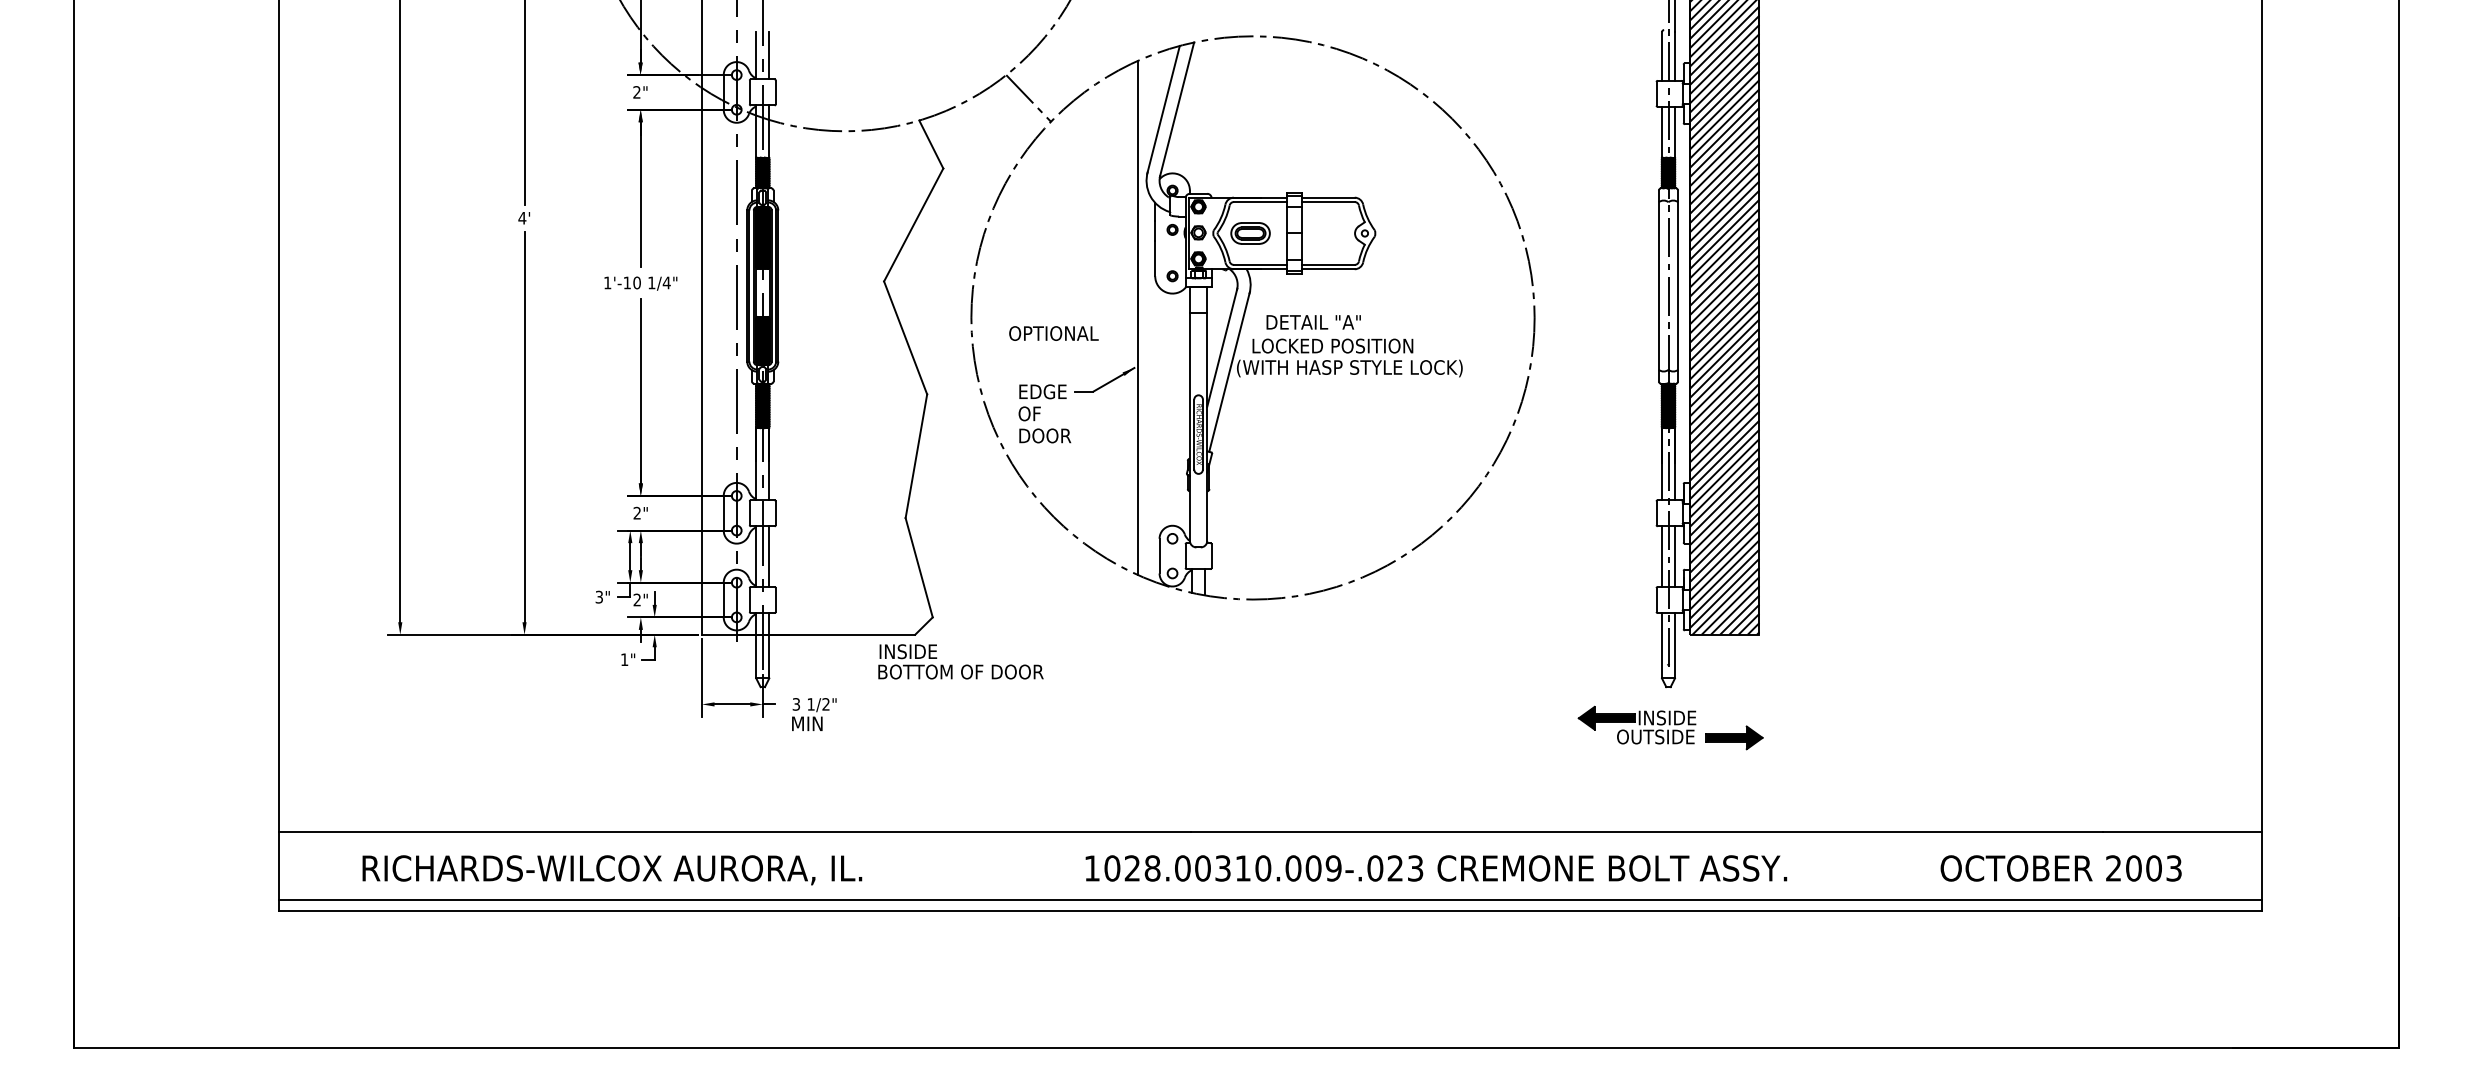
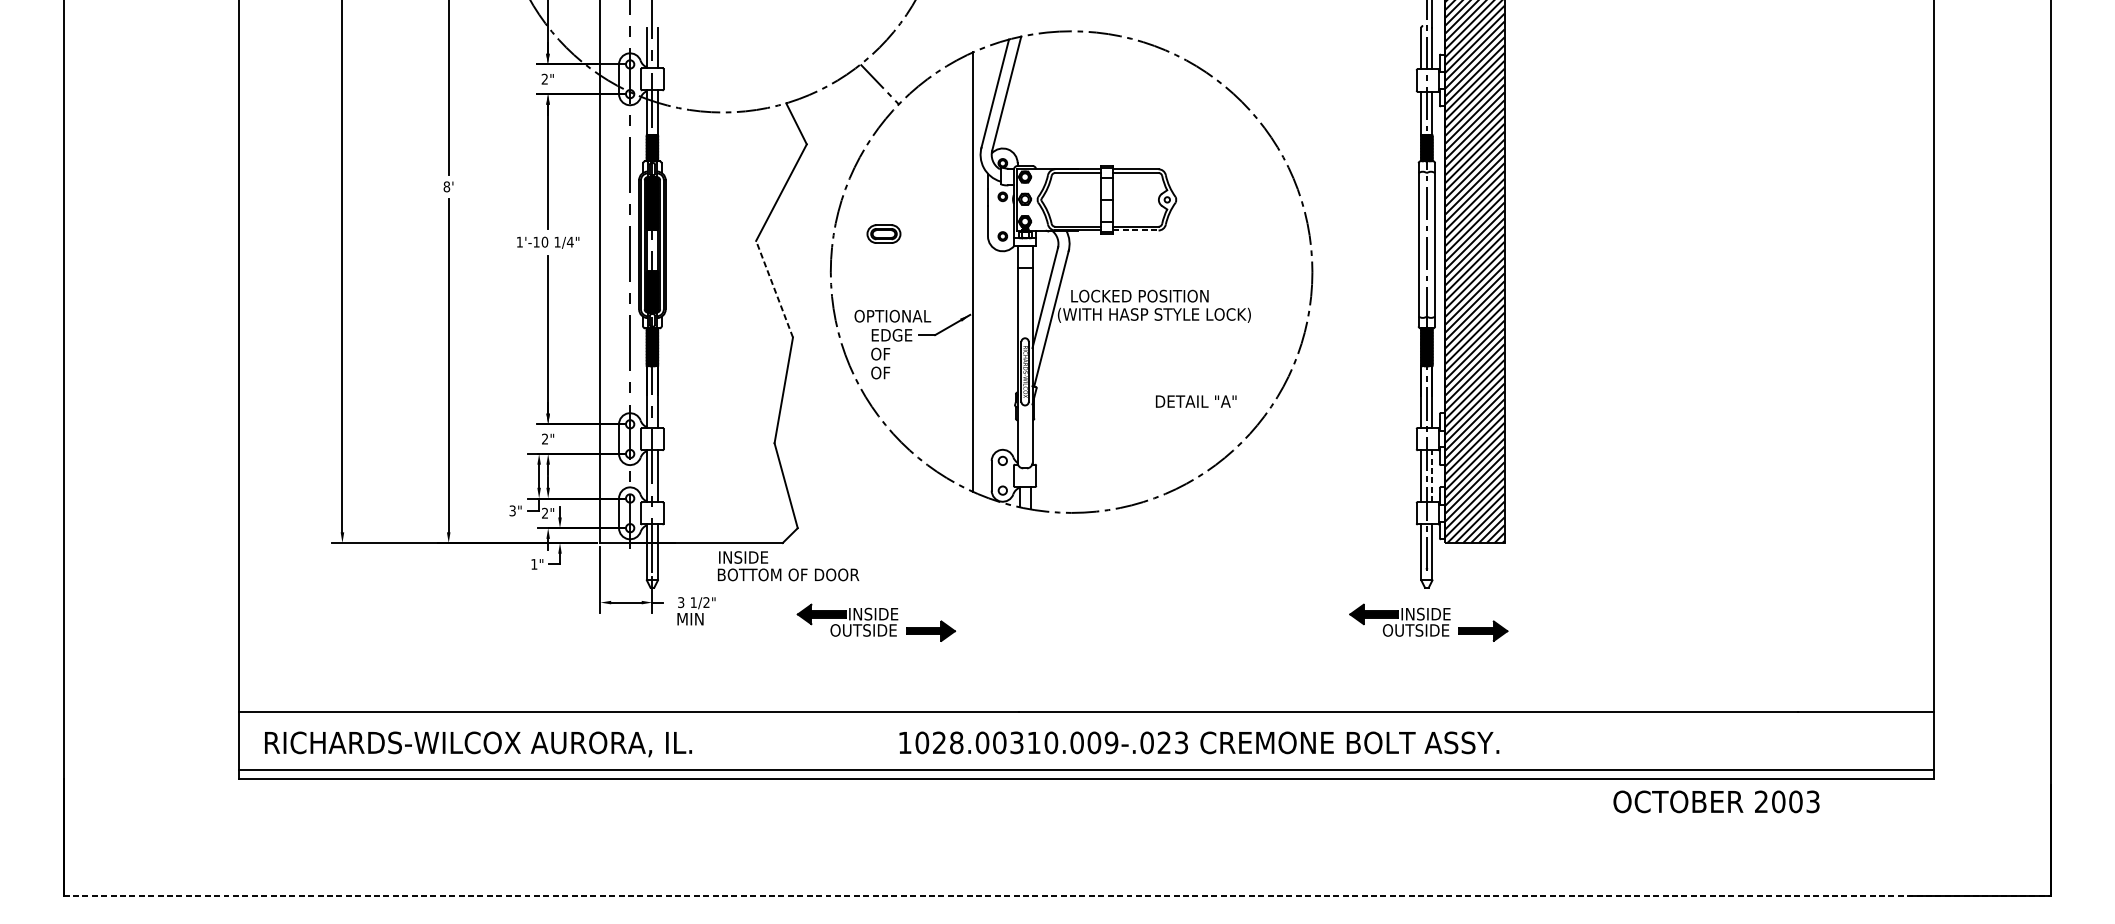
text: (522, 217) -> (446, 186), 4' -> 8'
part: (1250, 233) -> (883, 234), moved
line: (1328, 269) -> (1136, 230), solid -> dashed
text: (1313, 322) -> (1196, 401), moved
text: (1053, 333) -> (892, 316), moved
line: (905, 337) -> (774, 288), solid -> dashed
text: (1044, 435) -> (893, 372), DOOR -> OF
line: (1675, 556) -> (1432, 476), solid -> dashed
text: (960, 661) -> (788, 565), moved
part: (1024, 727) -> (876, 622), added
text: (1436, 868) -> (1199, 742), moved
text: (2060, 868) -> (1715, 801), moved
text: (612, 870) -> (478, 744), moved
line: (1236, 1047) -> (1057, 895), solid -> dashed

